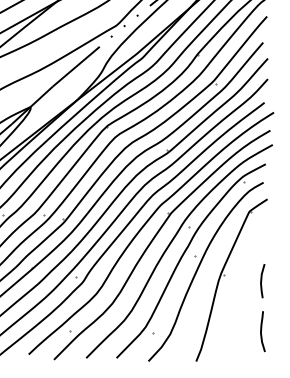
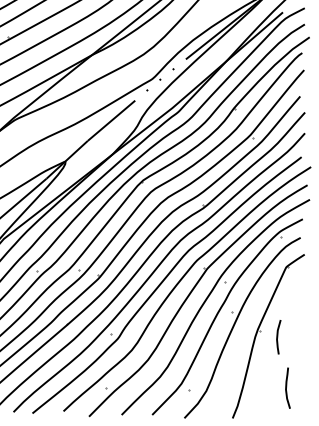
line: (262, 281) -> (278, 337), moved
curve: (262, 329) -> (287, 386), moved

